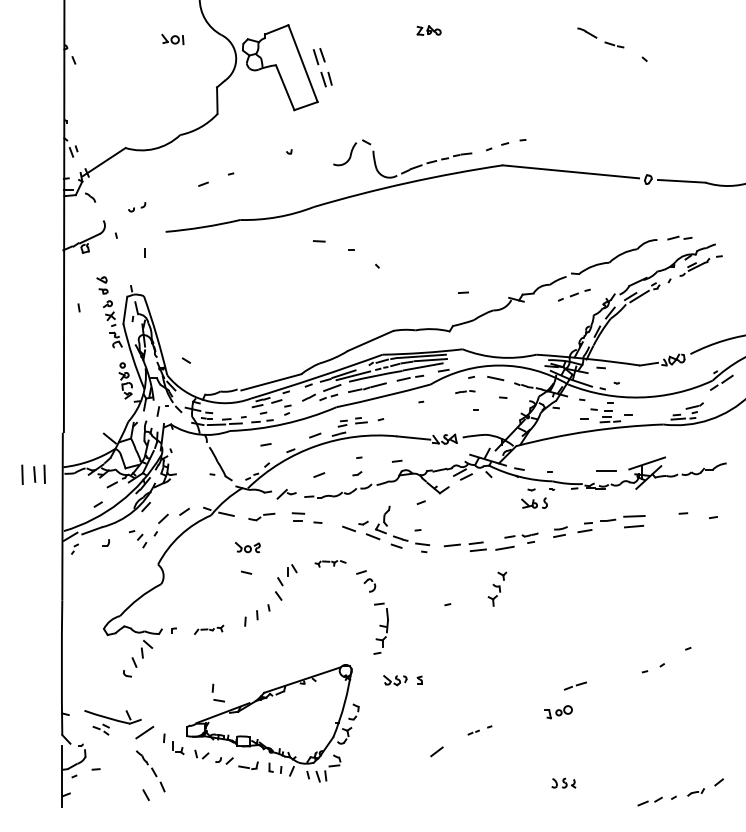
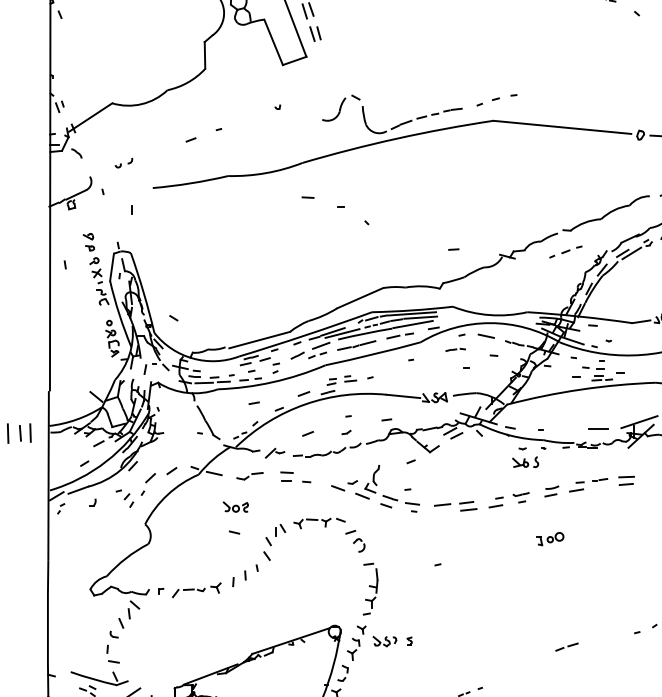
part: (634, 521) -> (626, 480), size x0.71
part: (505, 542) -> (496, 502), size x0.71
part: (330, 563) -> (319, 523), size x1.67
part: (497, 588) -> (356, 642), moved
part: (208, 629) -> (196, 589), size x1.67
part: (217, 692) -> (112, 653), moved
part: (558, 712) -> (549, 539), moved

